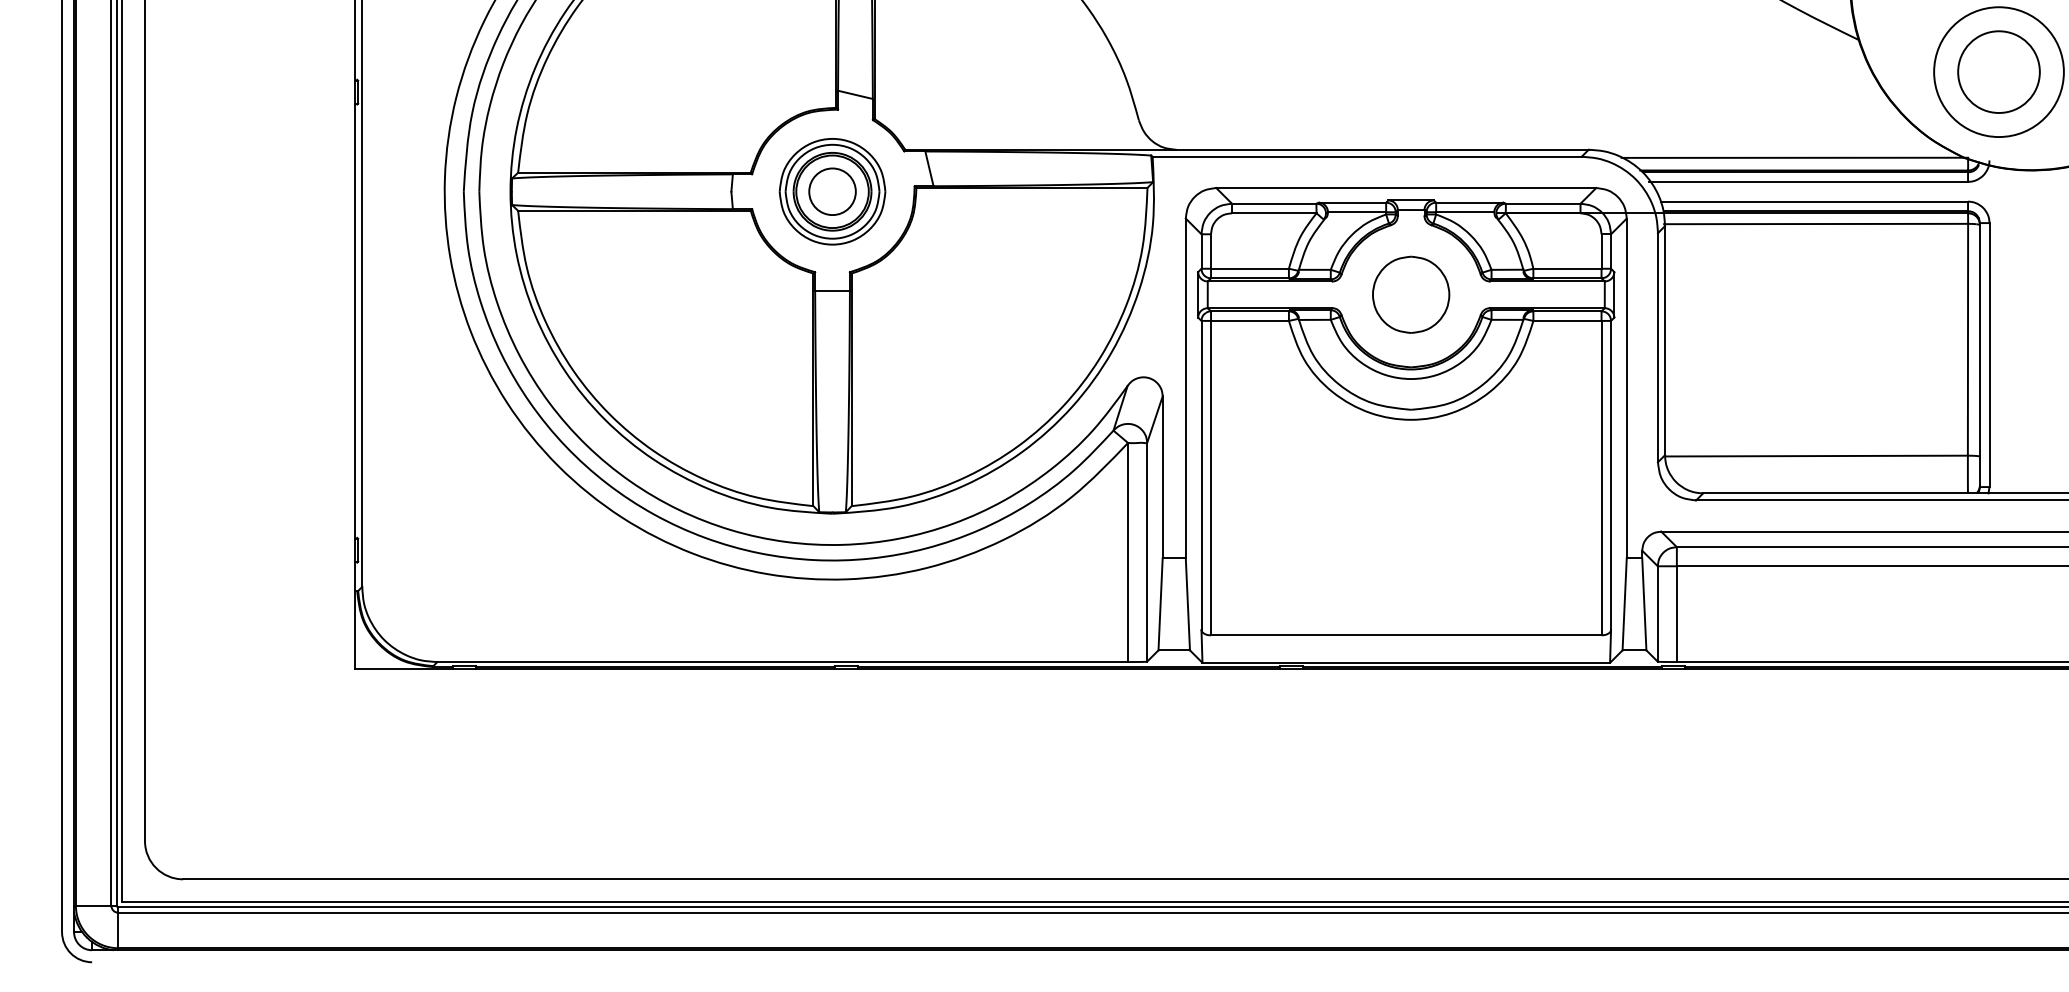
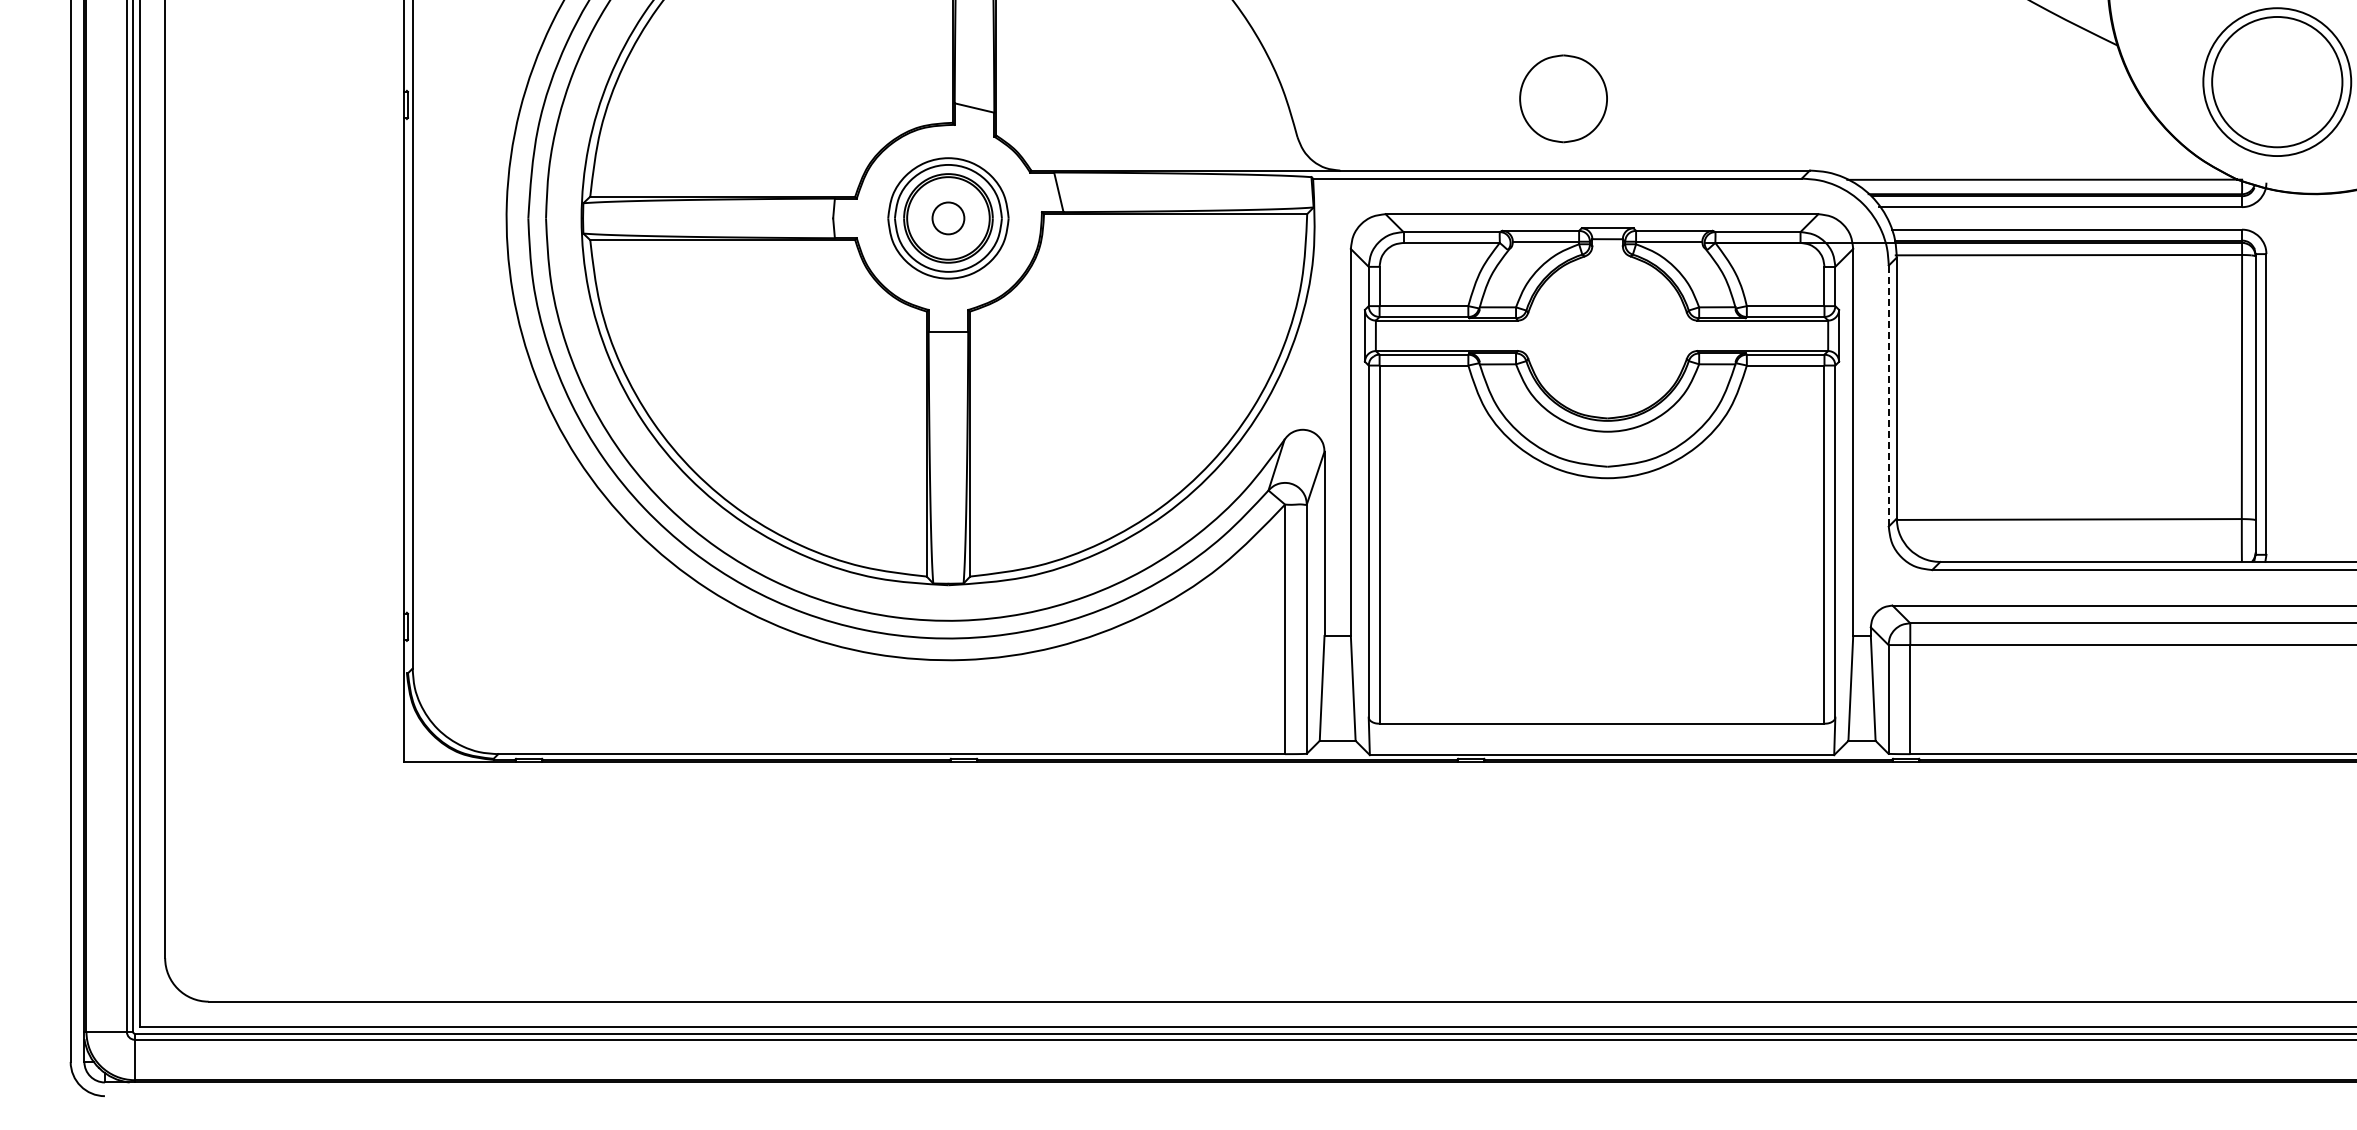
circle: (1998, 71) -> (2276, 81), size x1.4
circle: (831, 190) -> (947, 217), size x0.6
part: (1411, 294) -> (1563, 98), moved
line: (1657, 348) -> (1888, 396), solid -> dashed

